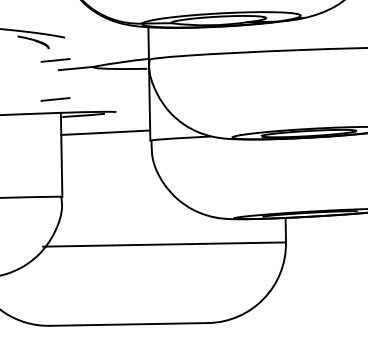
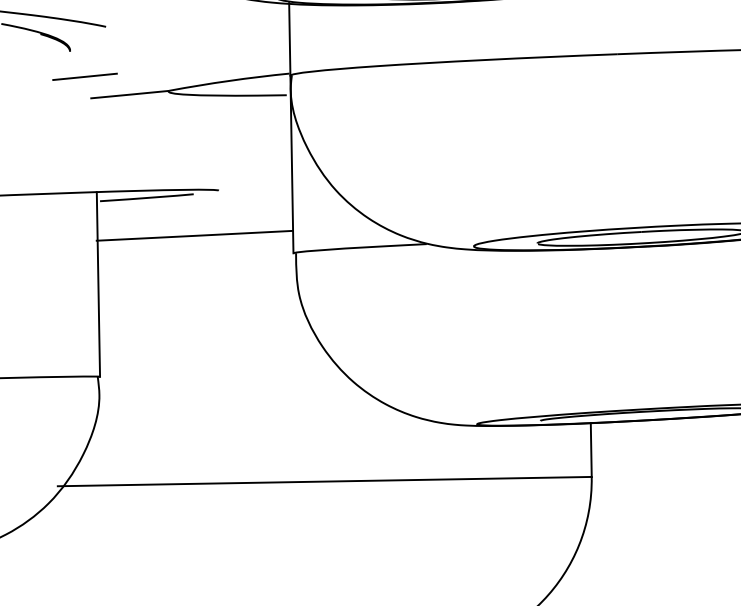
line: (55, 99) -> (84, 162), removed

